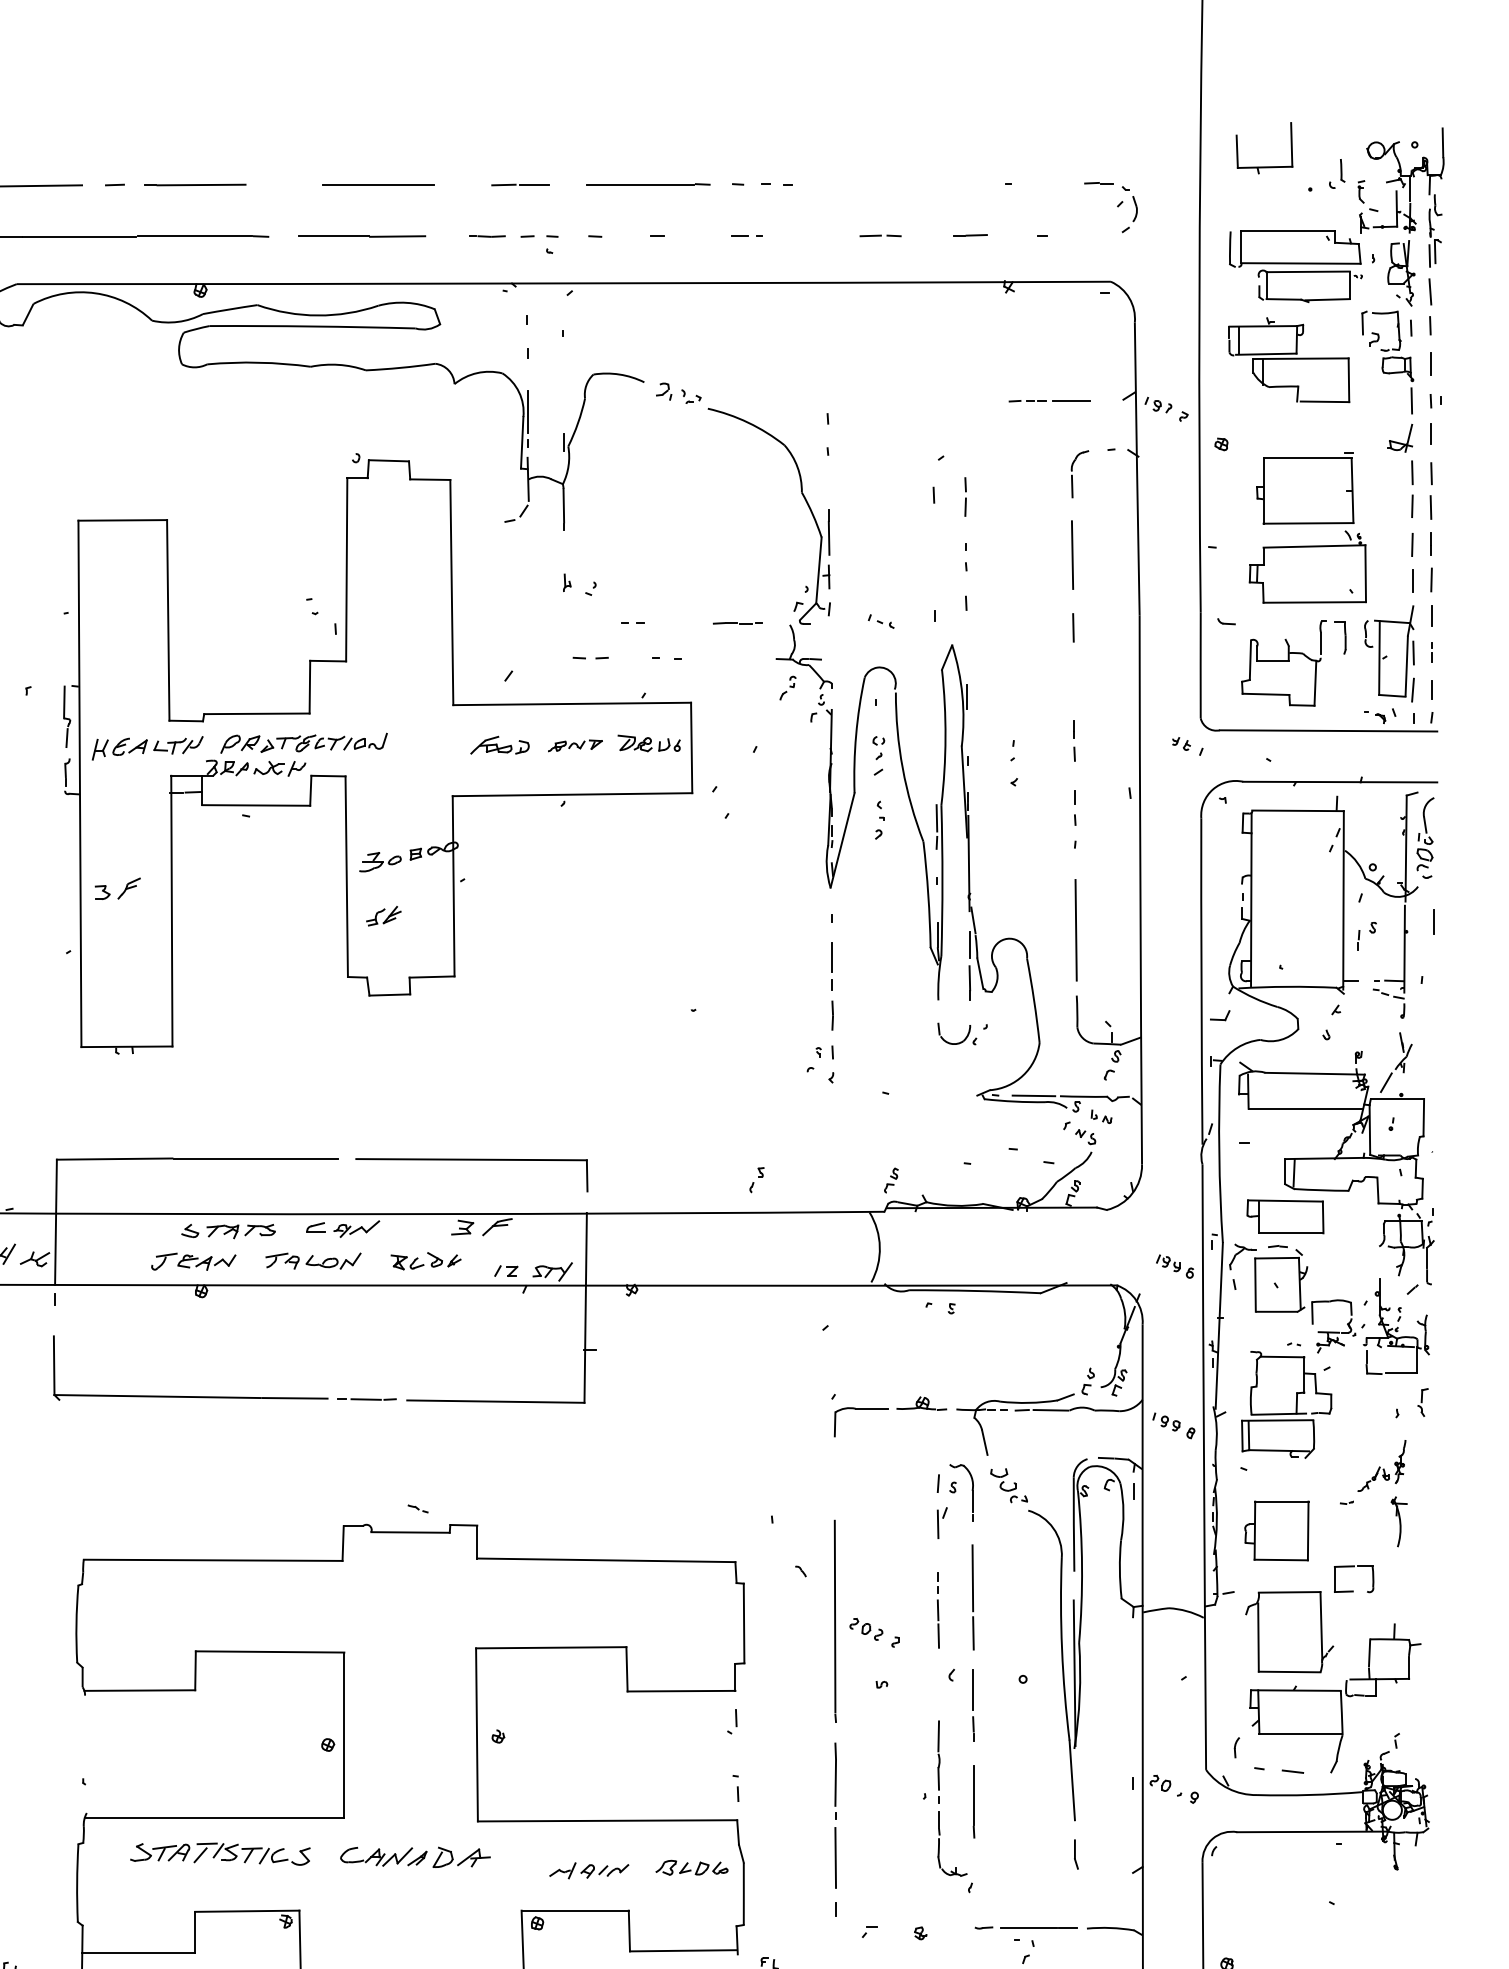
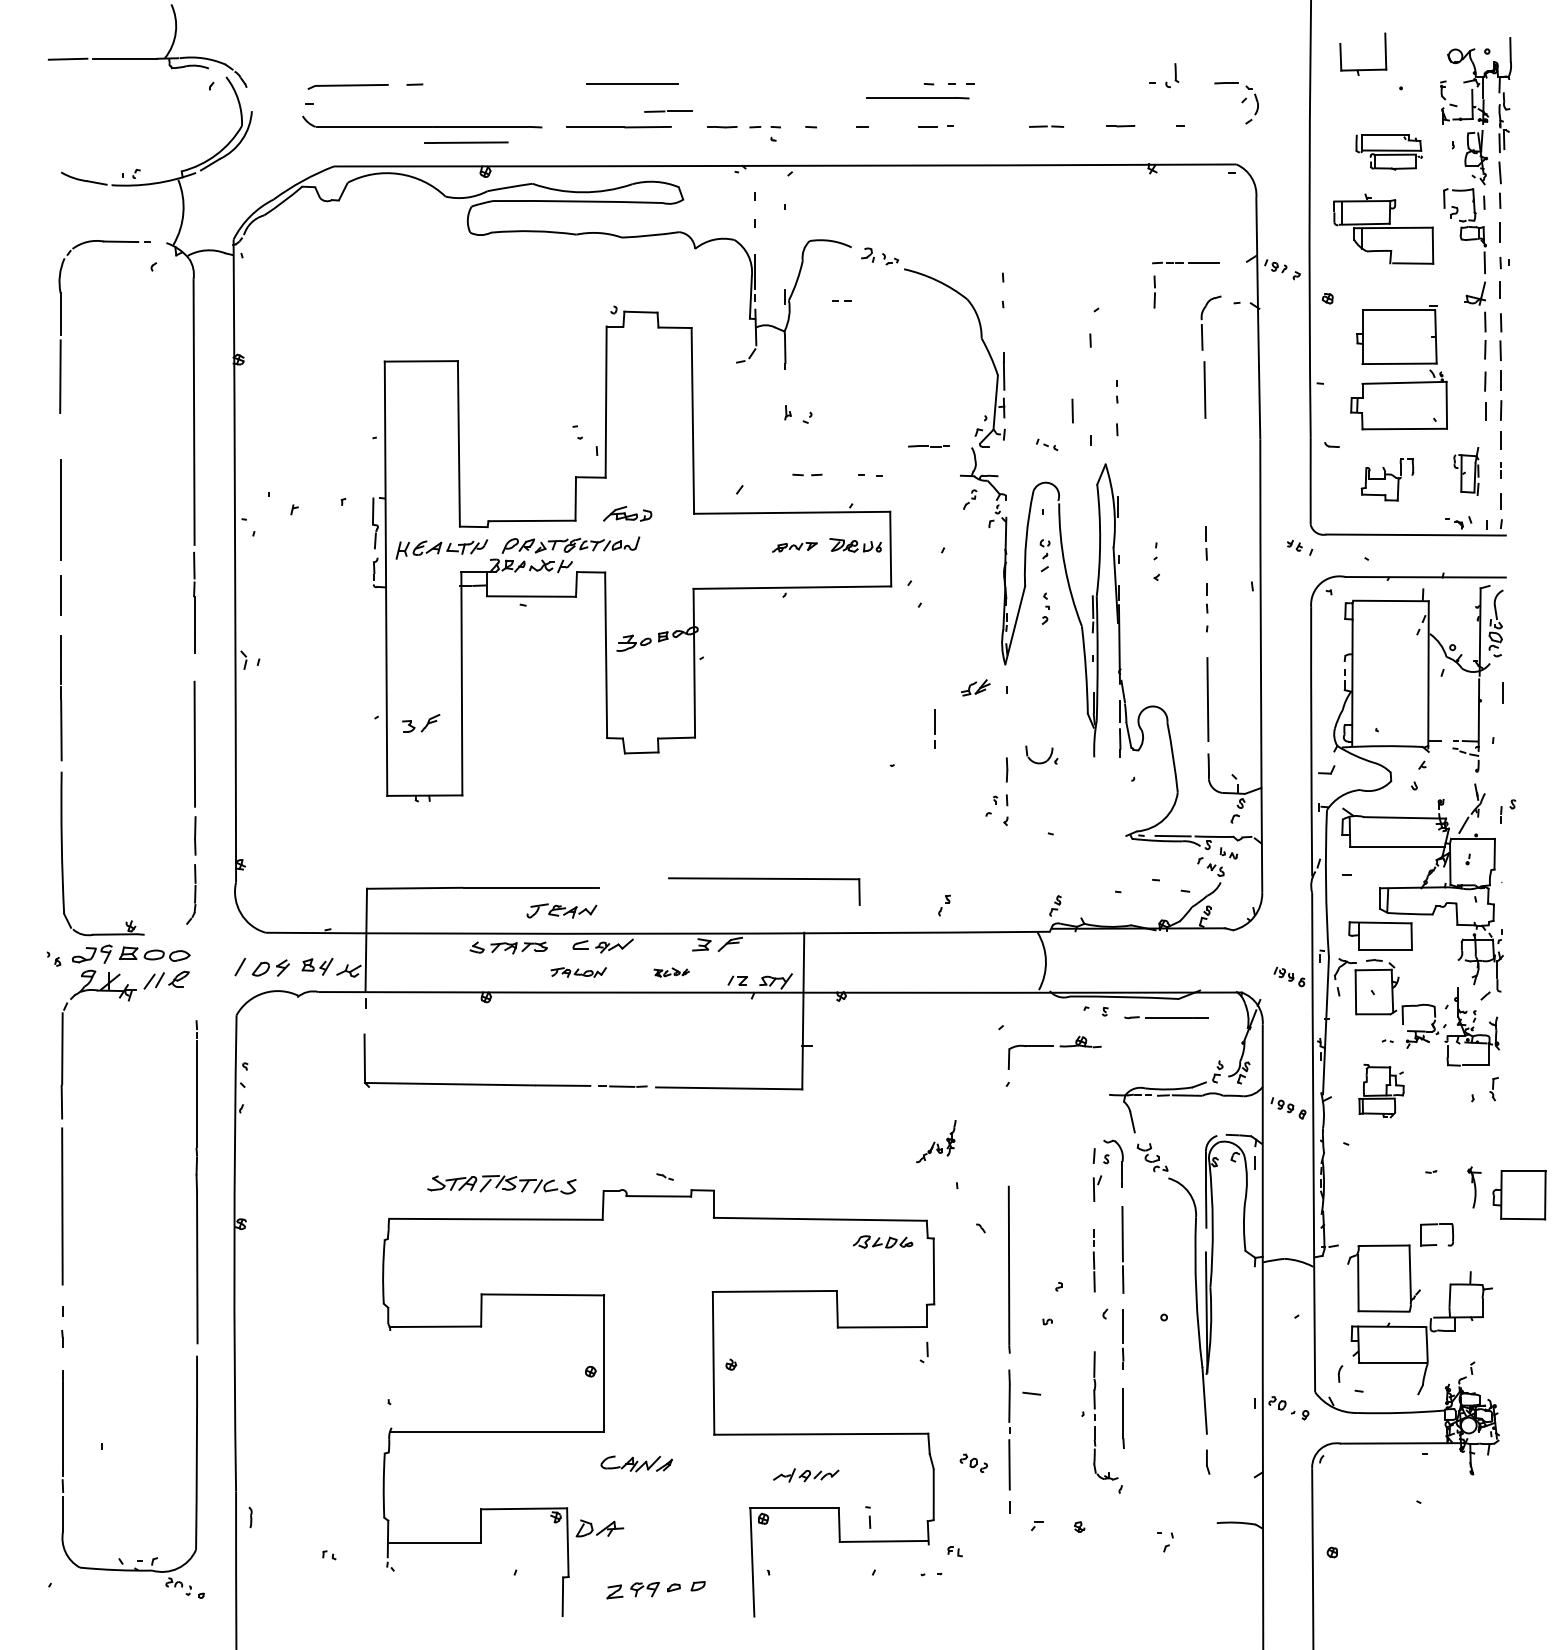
part: (1337, 173) -> (1172, 75), moved
line: (195, 184) -> (466, 142), moved
line: (520, 184) -> (668, 111), moved
line: (647, 184) -> (917, 98), moved
part: (747, 235) -> (936, 126), size x1.4
part: (1295, 267) -> (1388, 152), size x0.6
part: (1079, 474) -> (1210, 323), size x1.4
line: (965, 497) -> (1154, 292), moved
line: (628, 622) -> (838, 300), moved
line: (1073, 627) -> (1072, 410), moved
part: (1389, 653) -> (1466, 471), size x0.6
part: (1293, 663) -> (1387, 479), size x0.6
part: (499, 744) -> (627, 513), moved
part: (118, 889) -> (421, 723), moved
part: (383, 915) -> (975, 687), moved
part: (1367, 936) -> (1508, 811), moved
line: (832, 965) -> (934, 728), moved
part: (961, 1040) -> (1045, 760), moved
part: (472, 1160) -> (764, 879), moved
part: (193, 1261) -> (561, 910), moved
part: (313, 1261) -> (578, 972), size x0.7
part: (425, 1261) -> (671, 972), size x0.6
part: (1286, 1404) -> (1381, 1090), size x0.6
part: (888, 1409) -> (1053, 1046), moved
part: (1382, 1465) -> (936, 1141), moved
part: (1276, 1531) -> (1519, 1195), moved
part: (865, 1628) -> (973, 1462), moved
line: (1292, 1771) -> (1031, 1393), moved
part: (736, 1788) -> (868, 1517), moved
part: (219, 1853) -> (501, 1184), moved
part: (461, 1857) -> (599, 1528), moved
part: (692, 1867) -> (883, 1241), moved
part: (1025, 1927) -> (1166, 1017), moved

